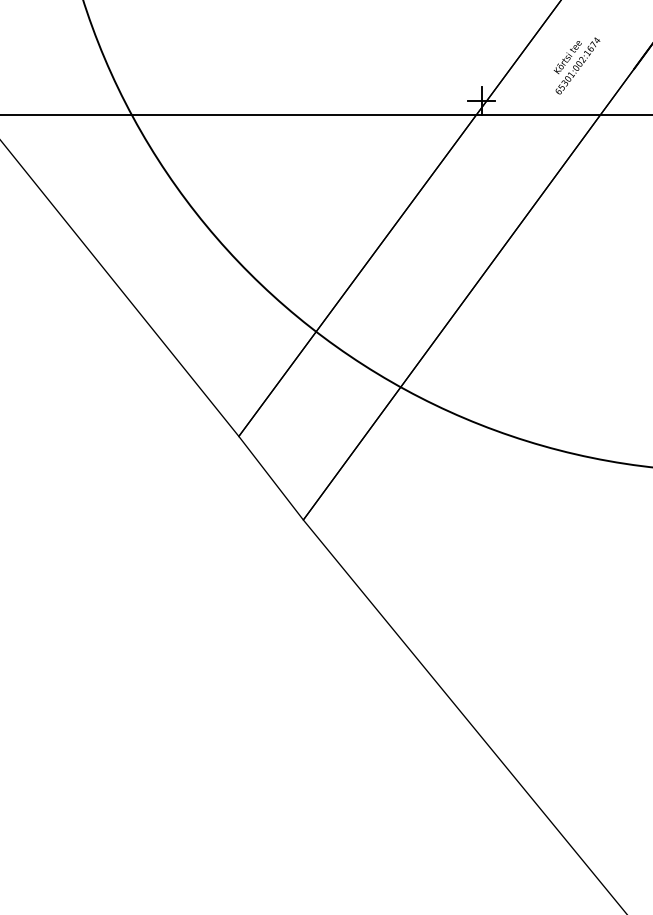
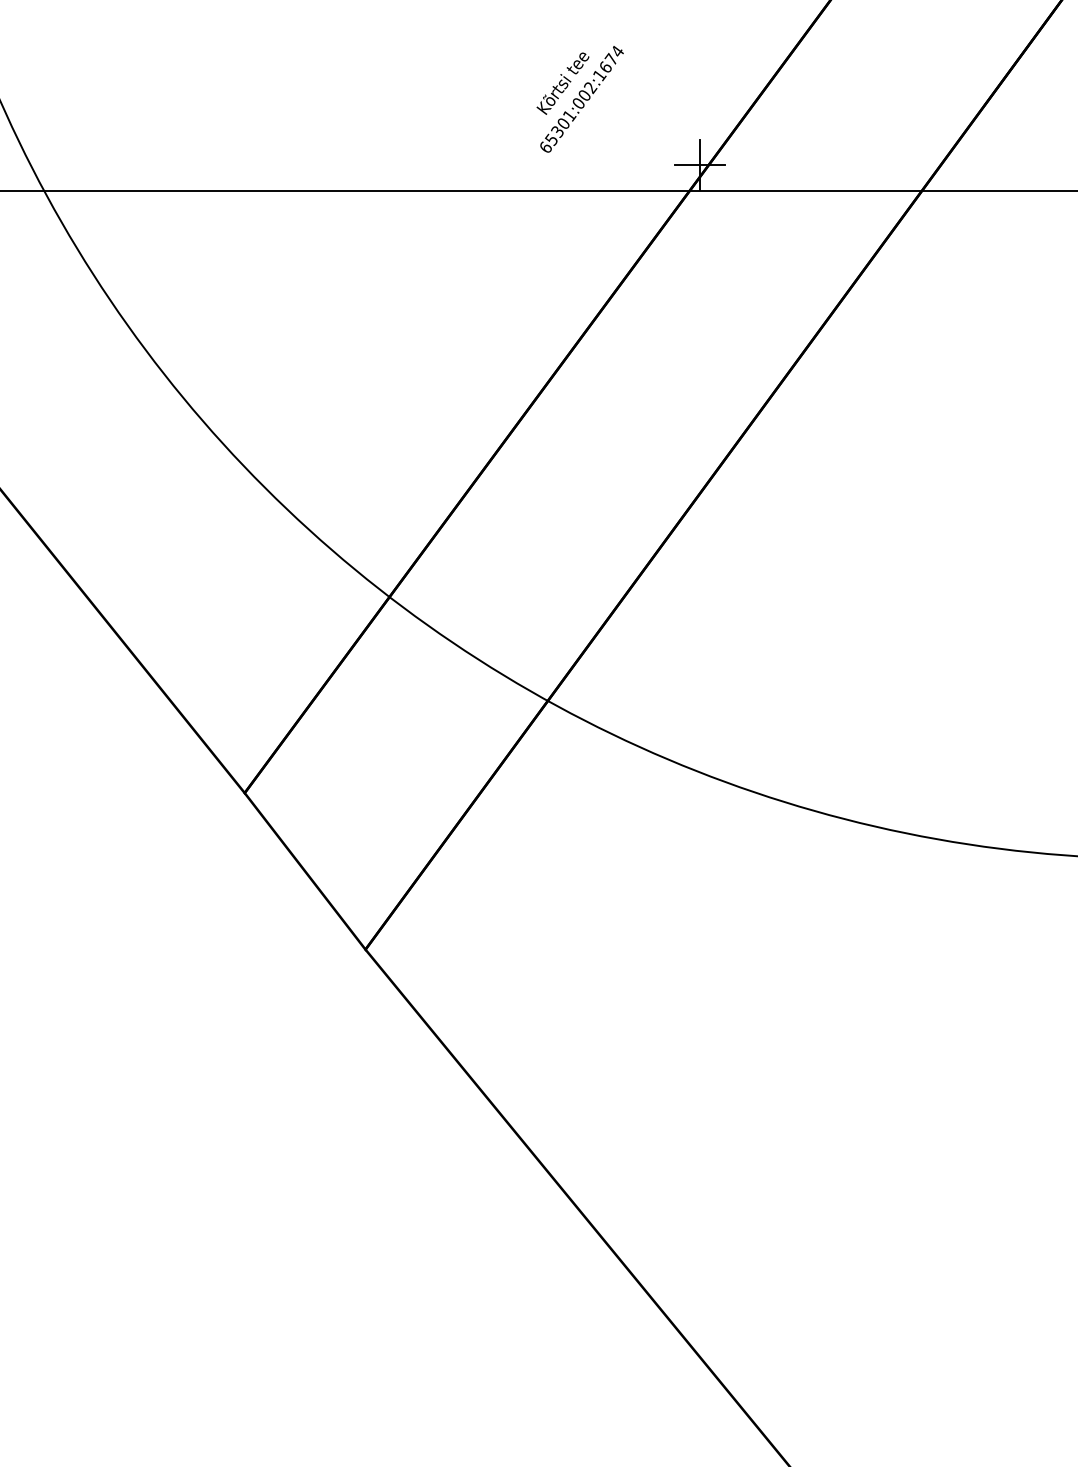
text: (576, 65) -> (579, 98), moved

